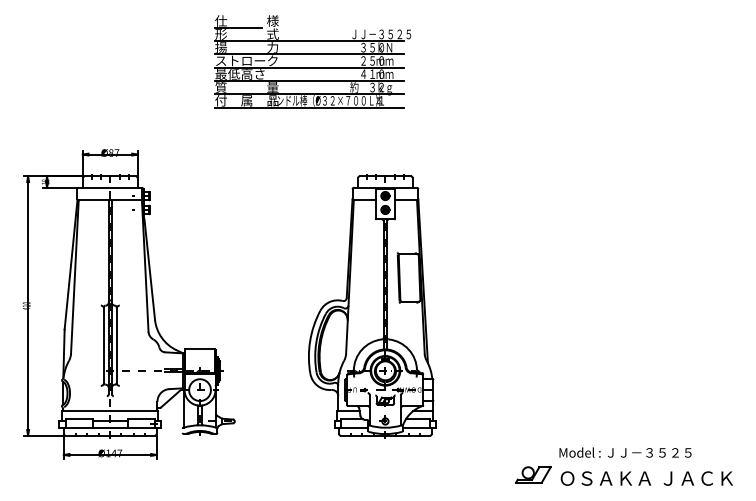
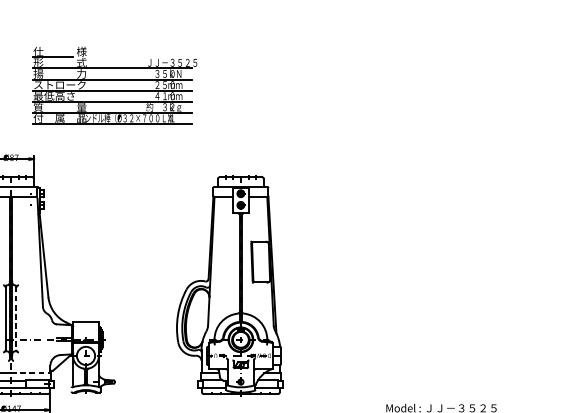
part: (312, 61) -> (114, 85), moved
line: (116, 345) -> (16, 318), solid -> dashed
line: (134, 411) -> (31, 373), solid -> dashed

